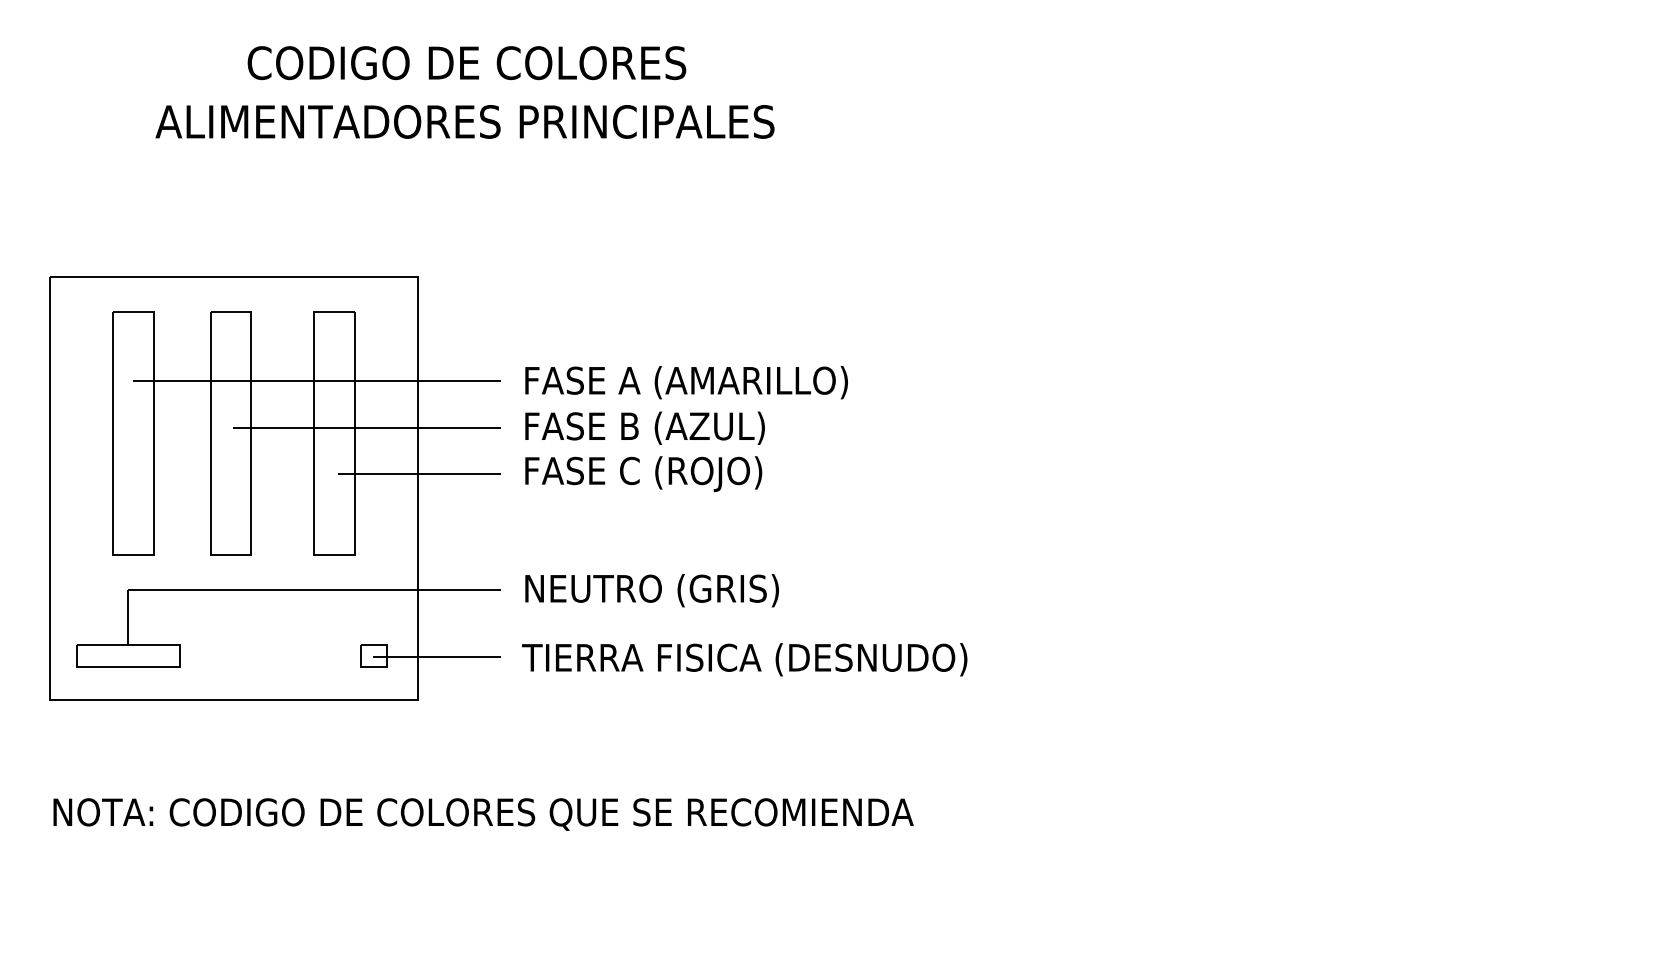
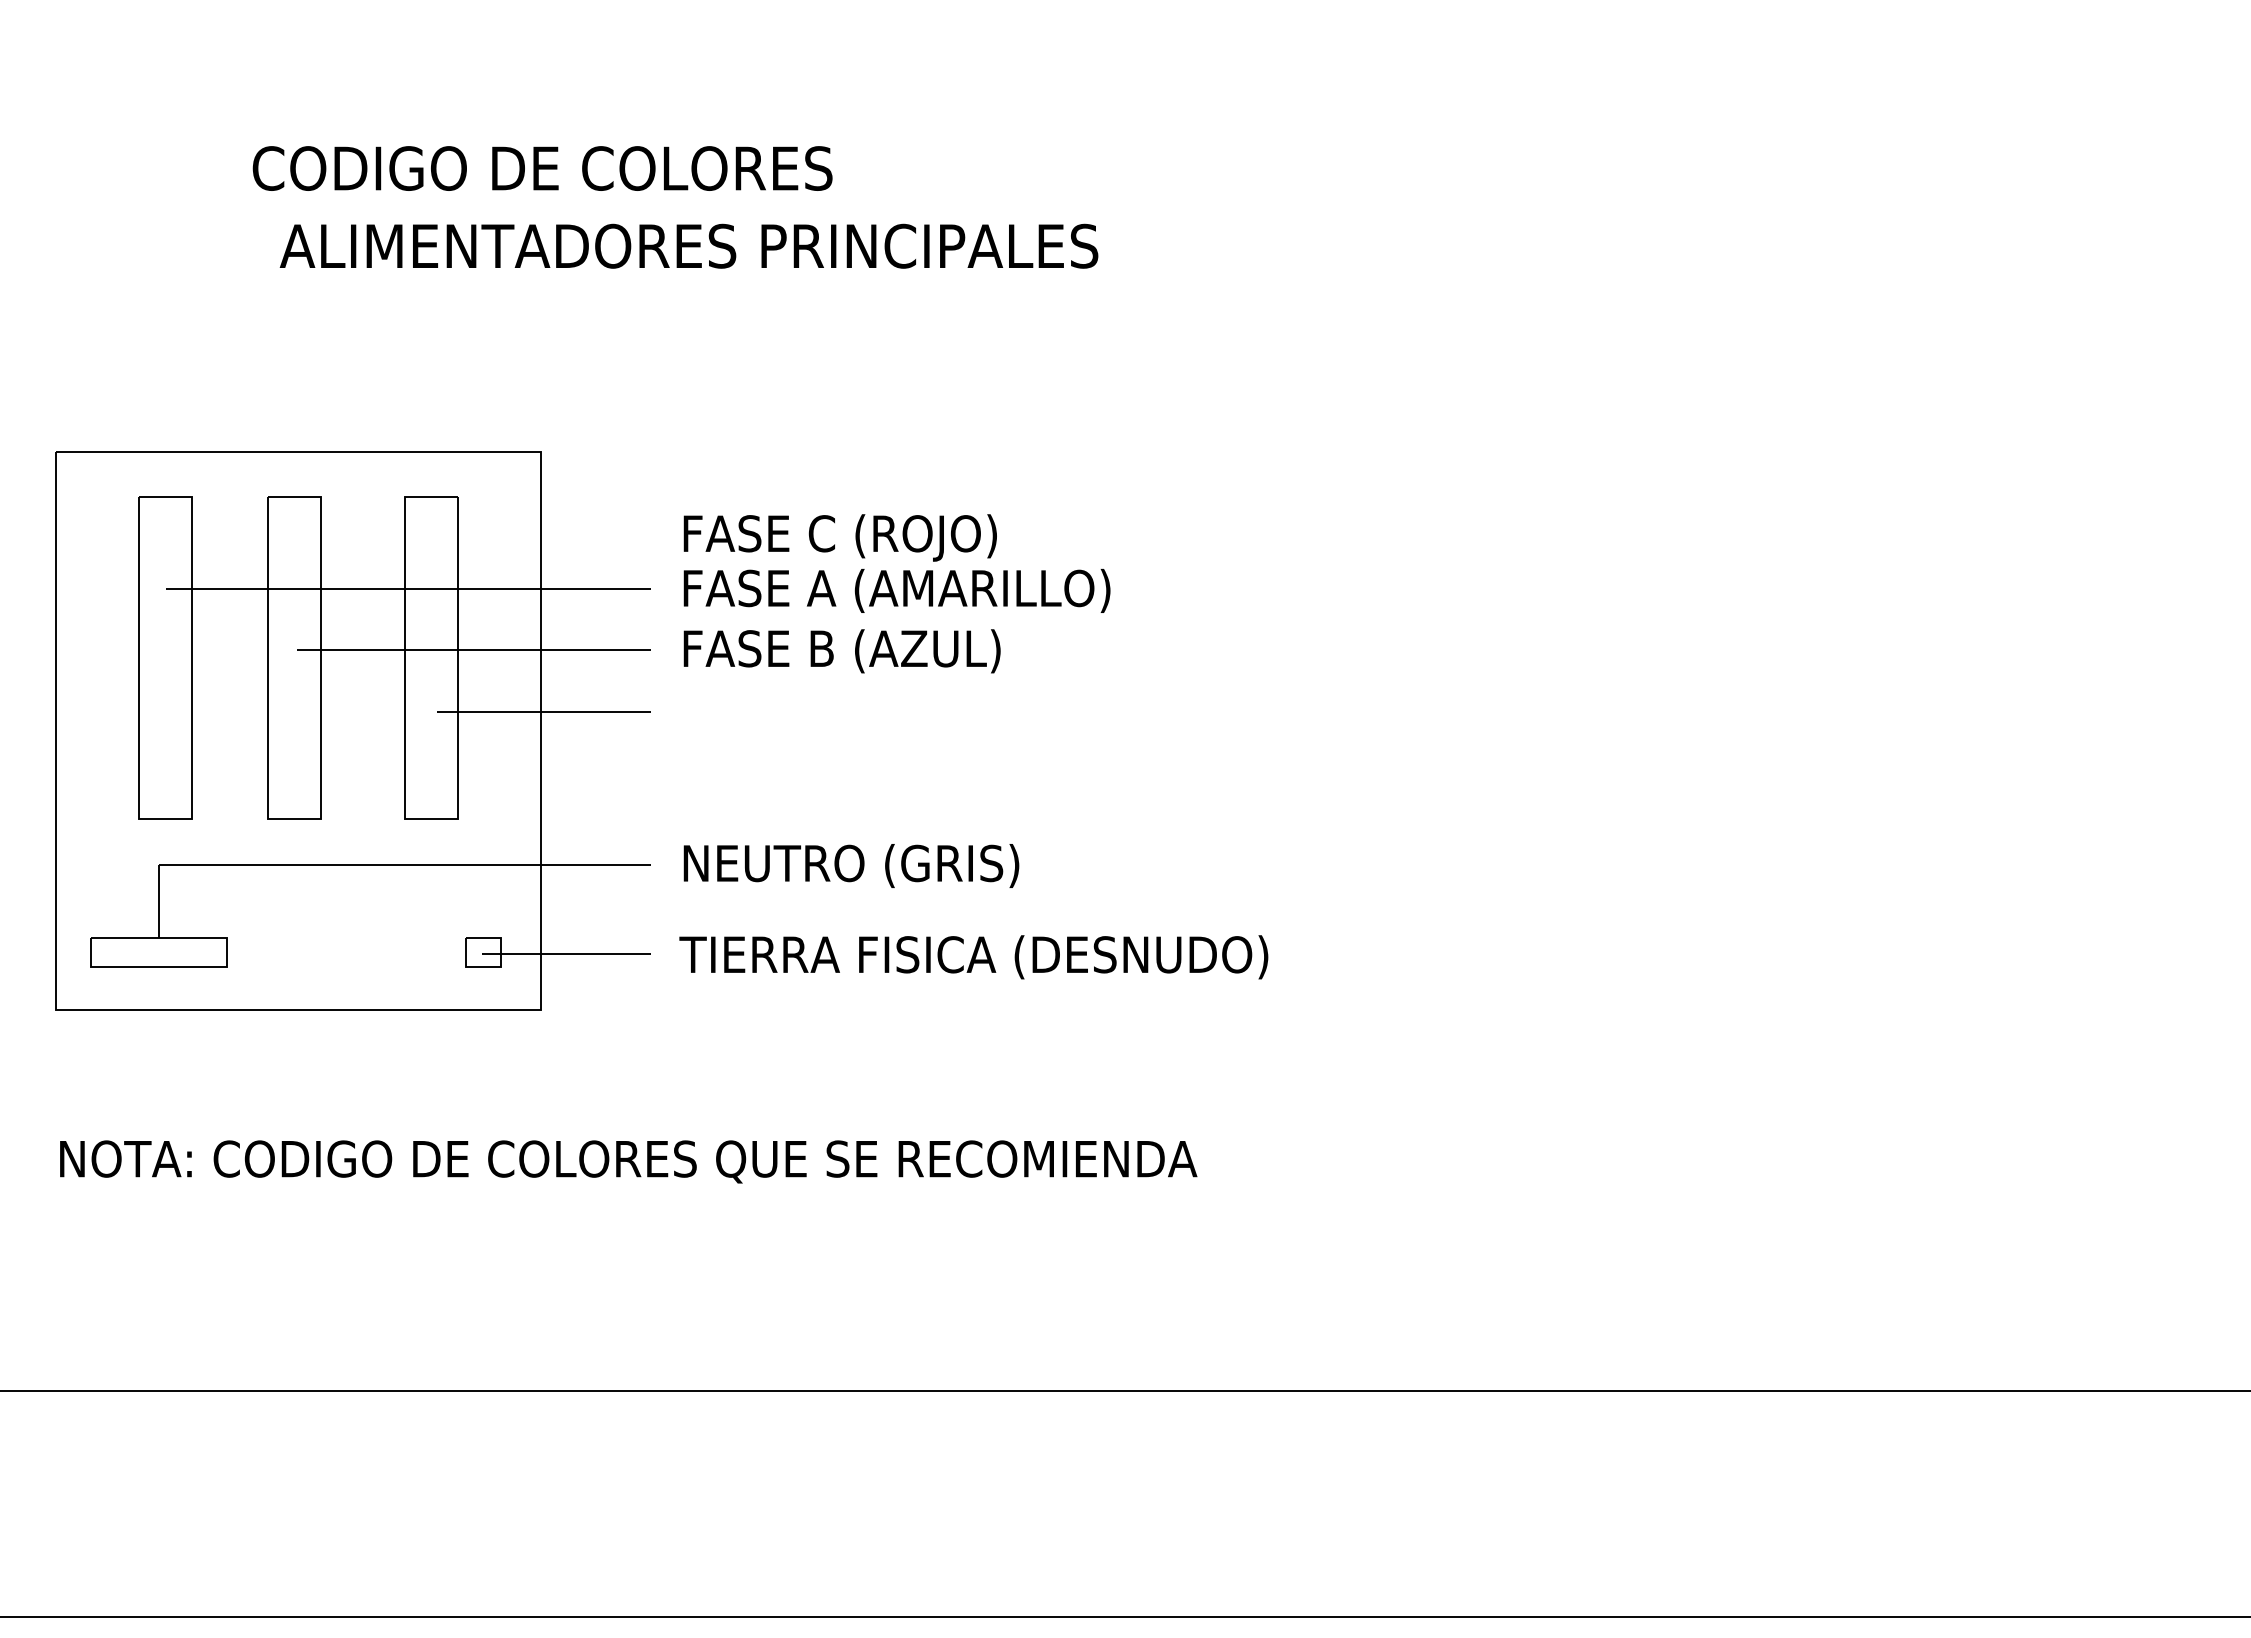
text: (466, 63) -> (542, 168), moved
text: (464, 121) -> (688, 245), moved
text: (643, 473) -> (839, 537), moved

